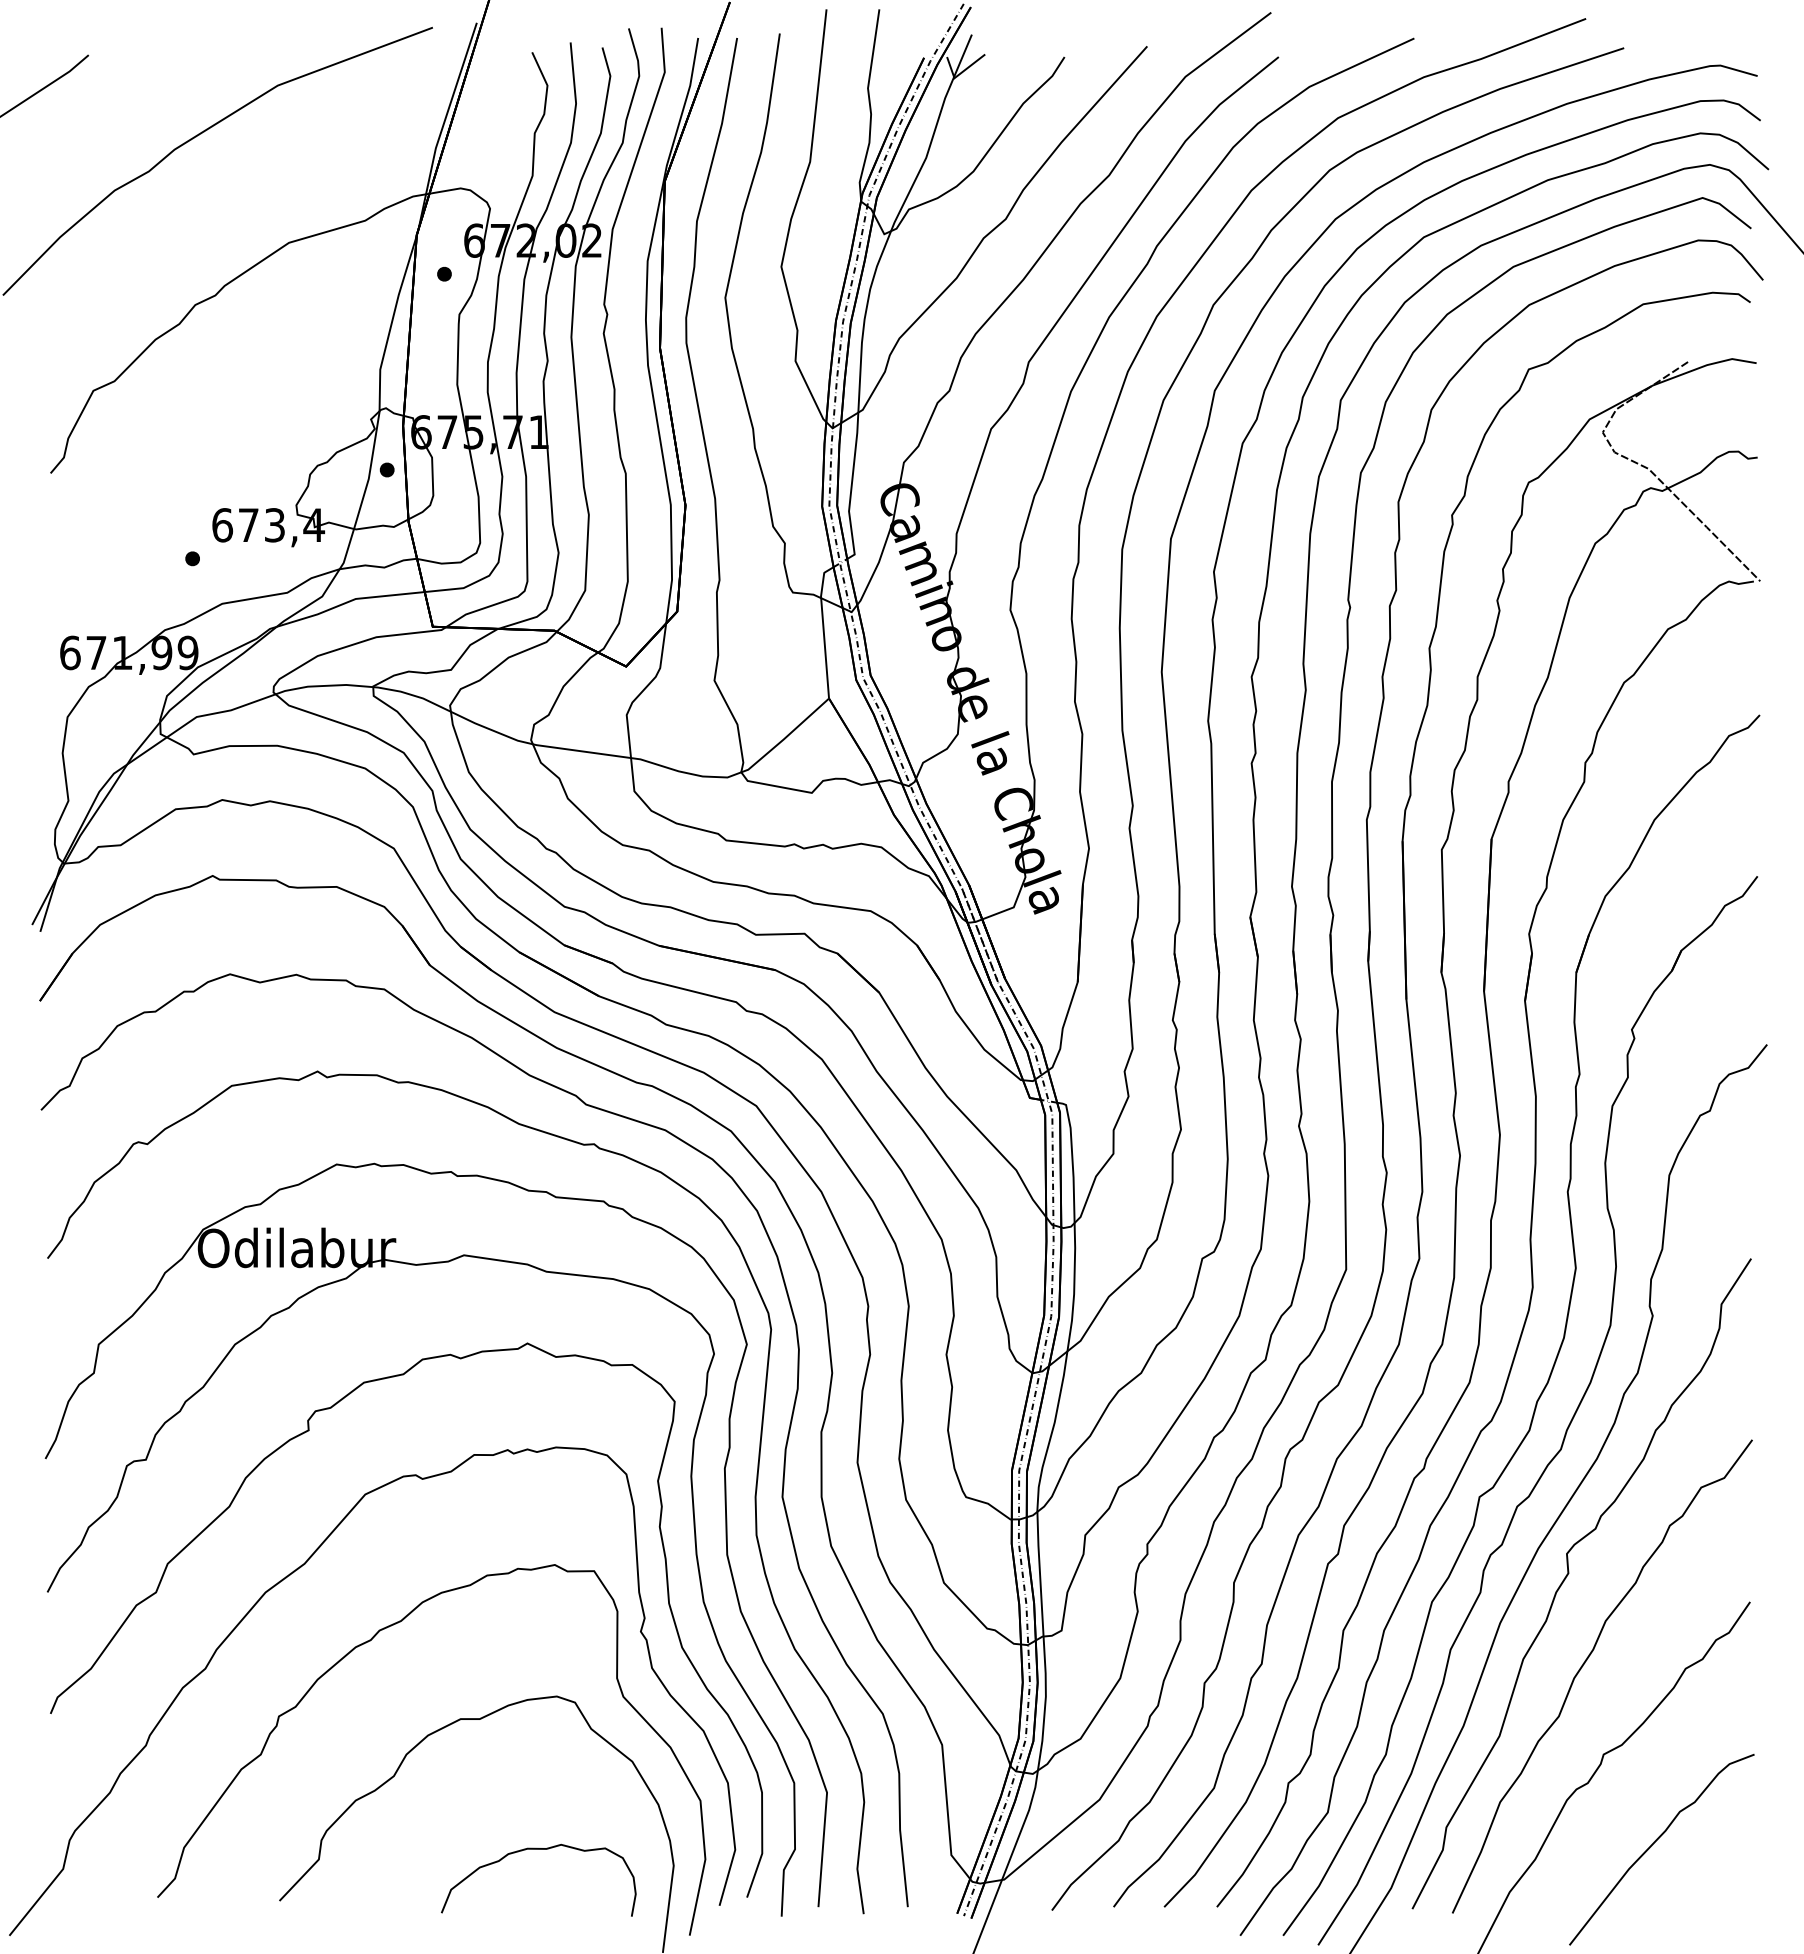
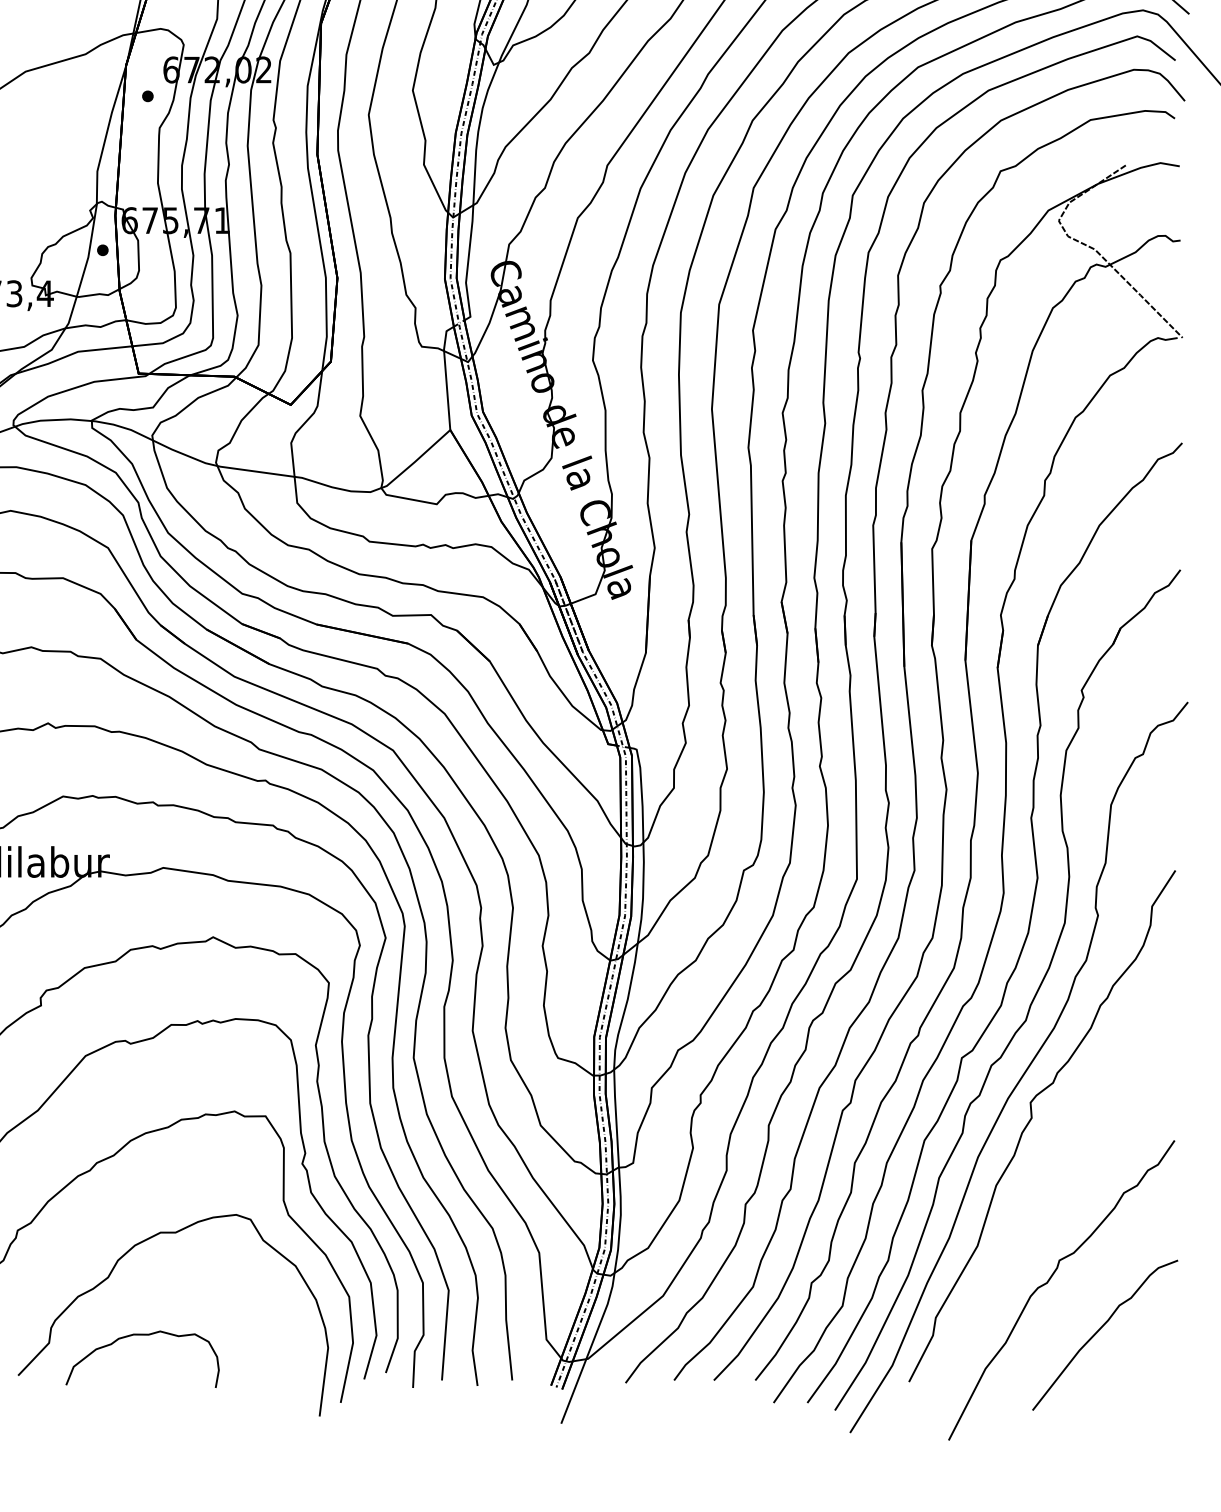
curve: (1585, 1663) -> (1045, 1188), removed
curve: (538, 1849) -> (142, 1335), moved

